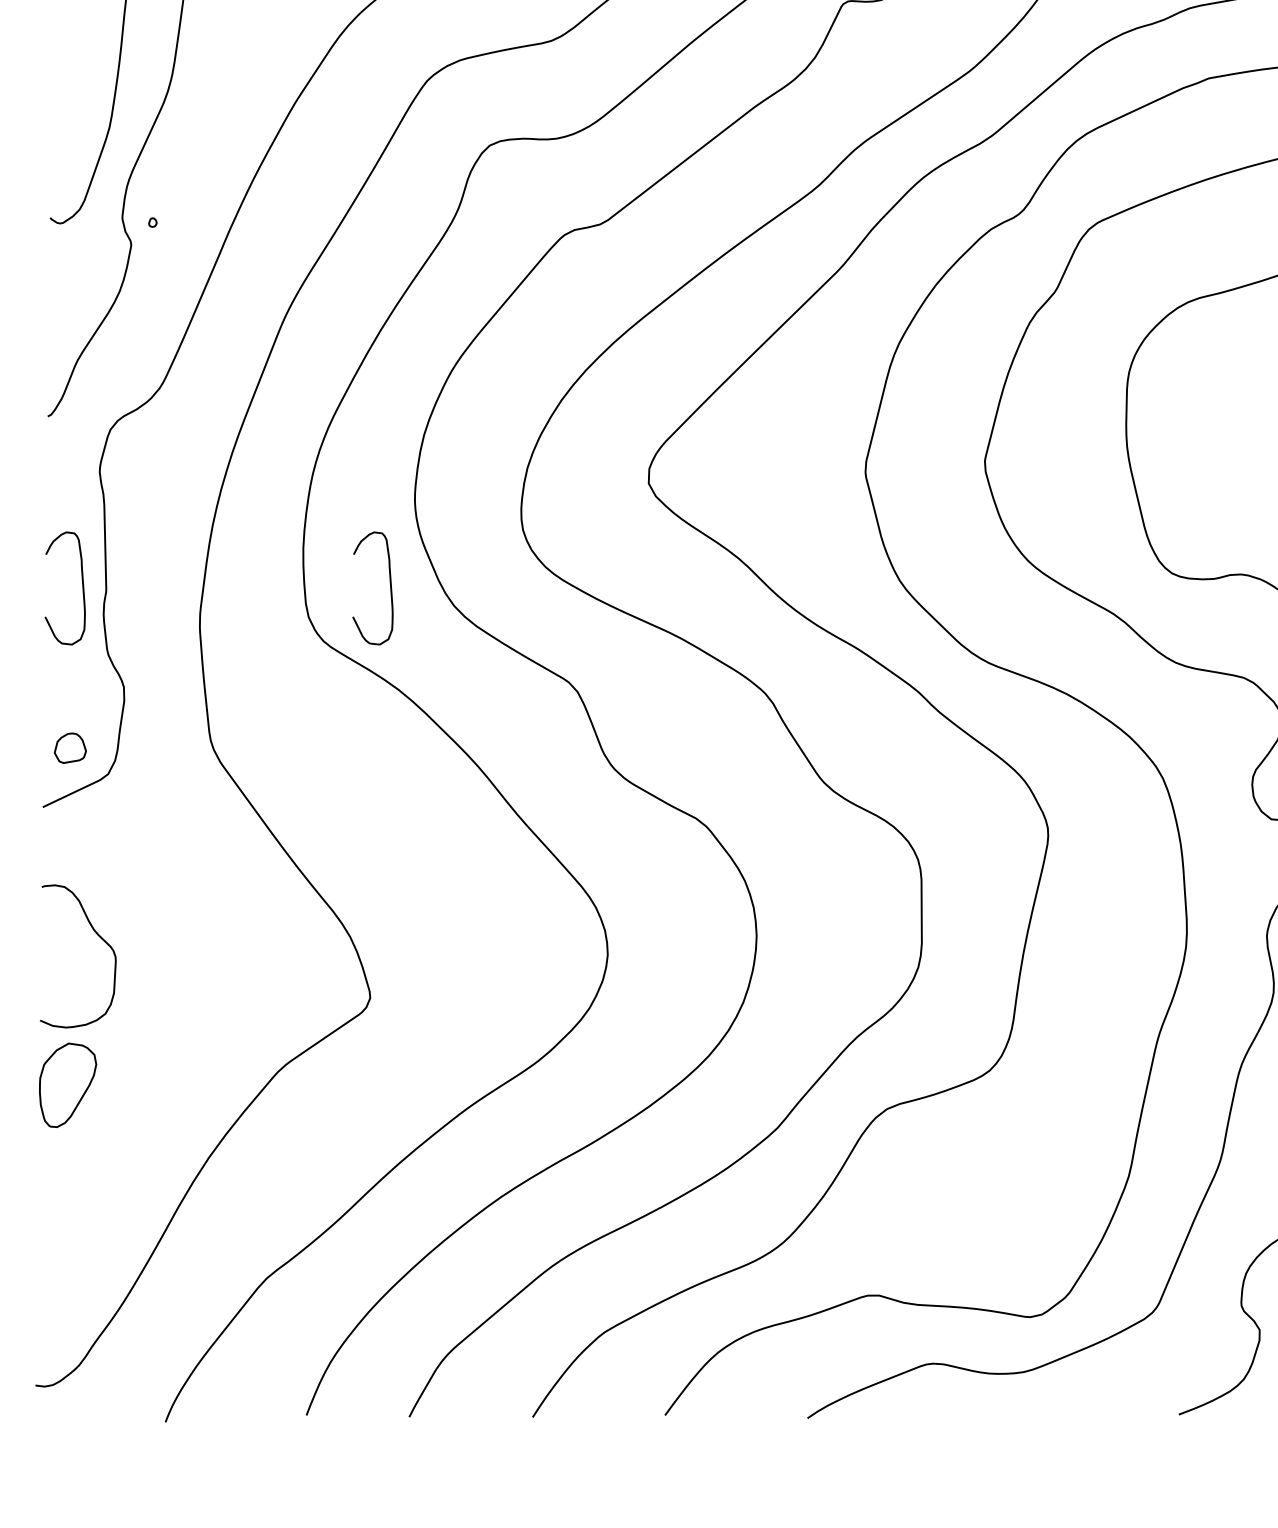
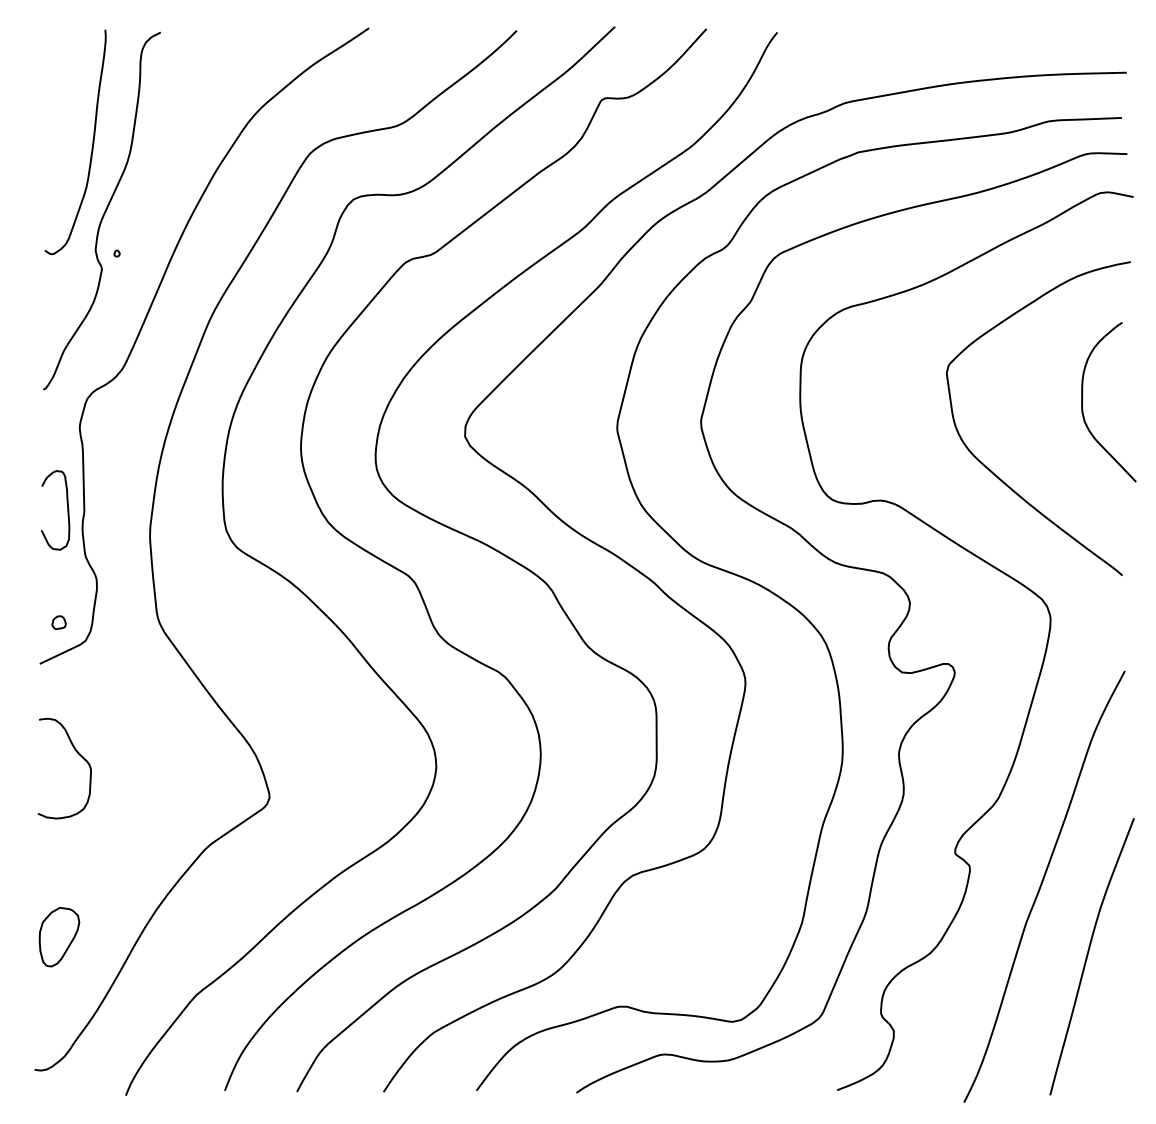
curve: (390, 588) -> (283, 510), removed
part: (69, 748) -> (58, 622), size x0.62
part: (68, 1085) -> (59, 937), moved

